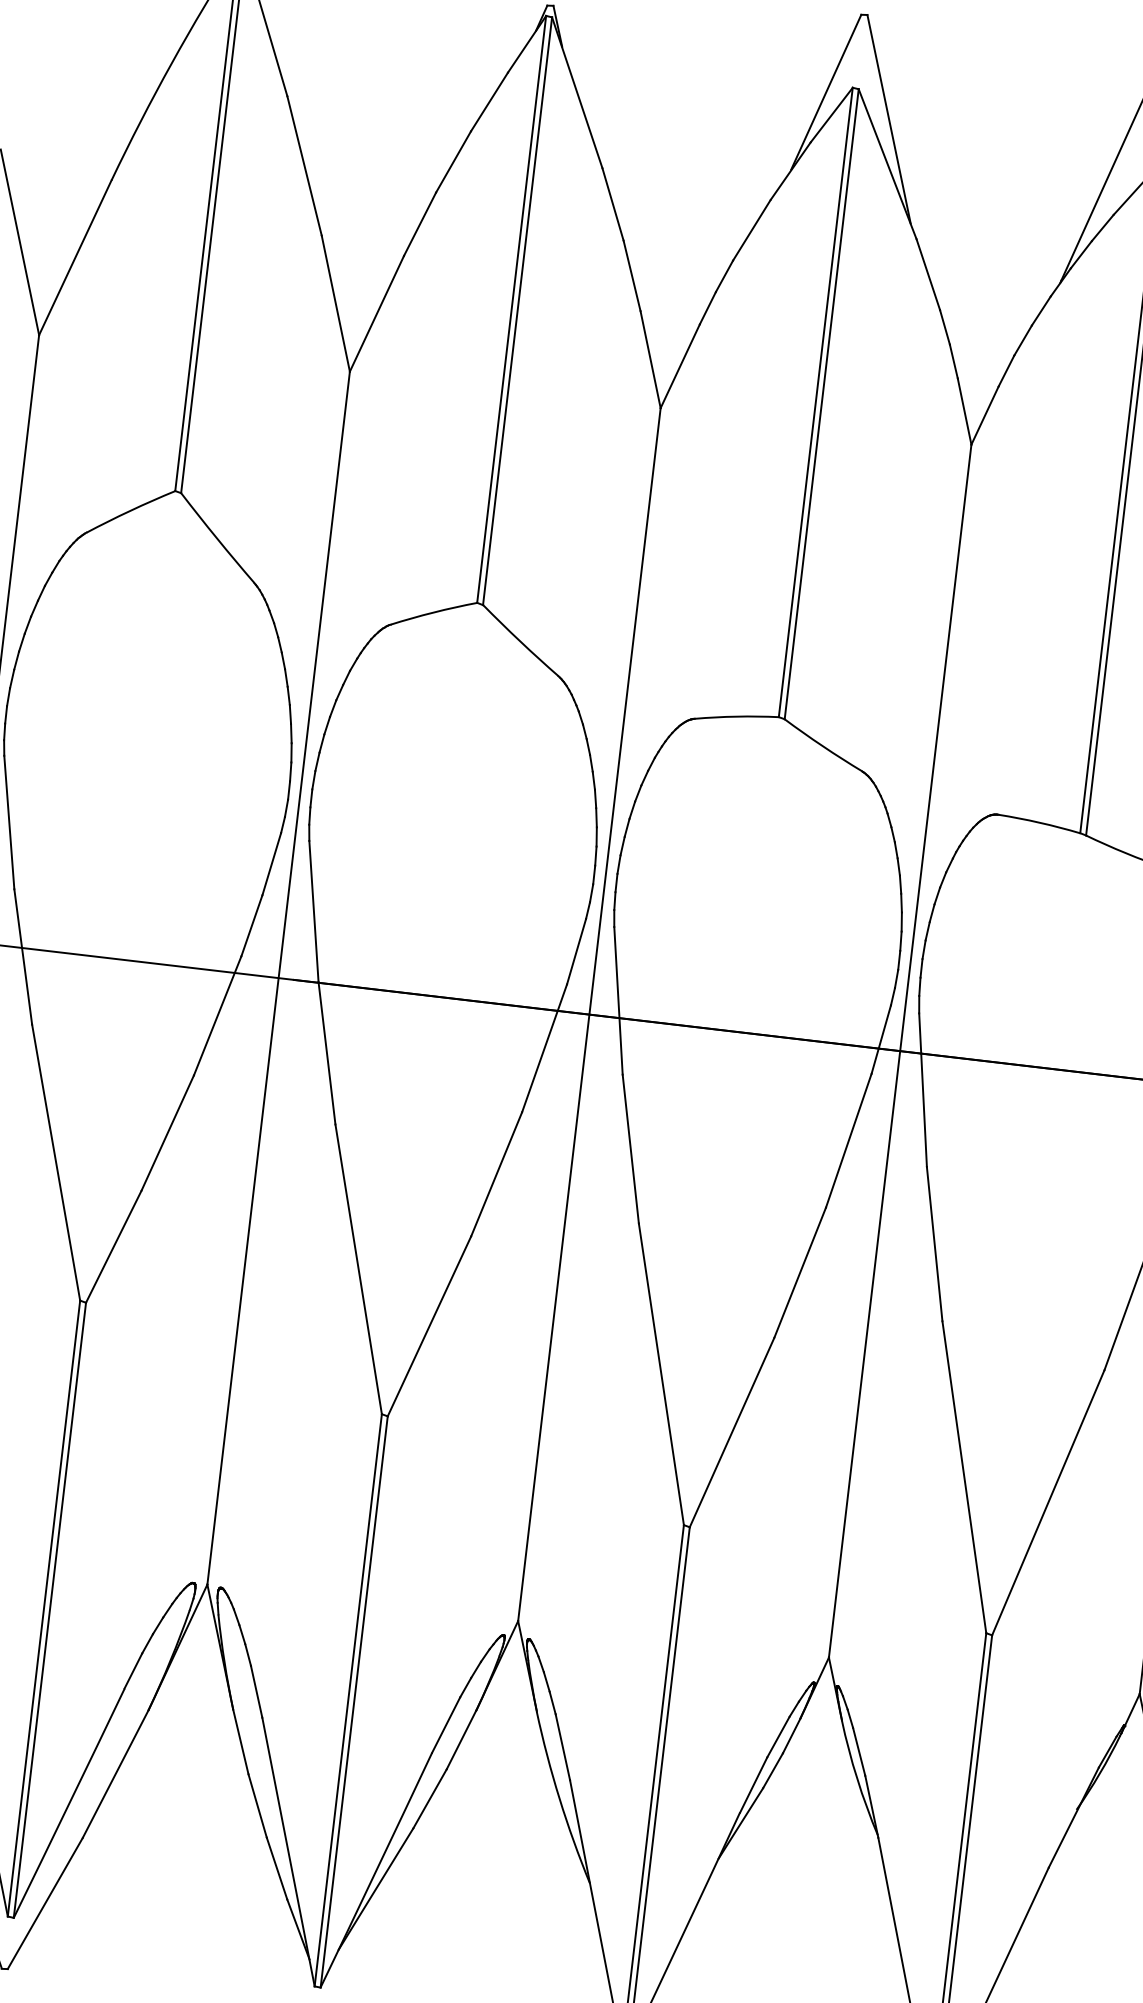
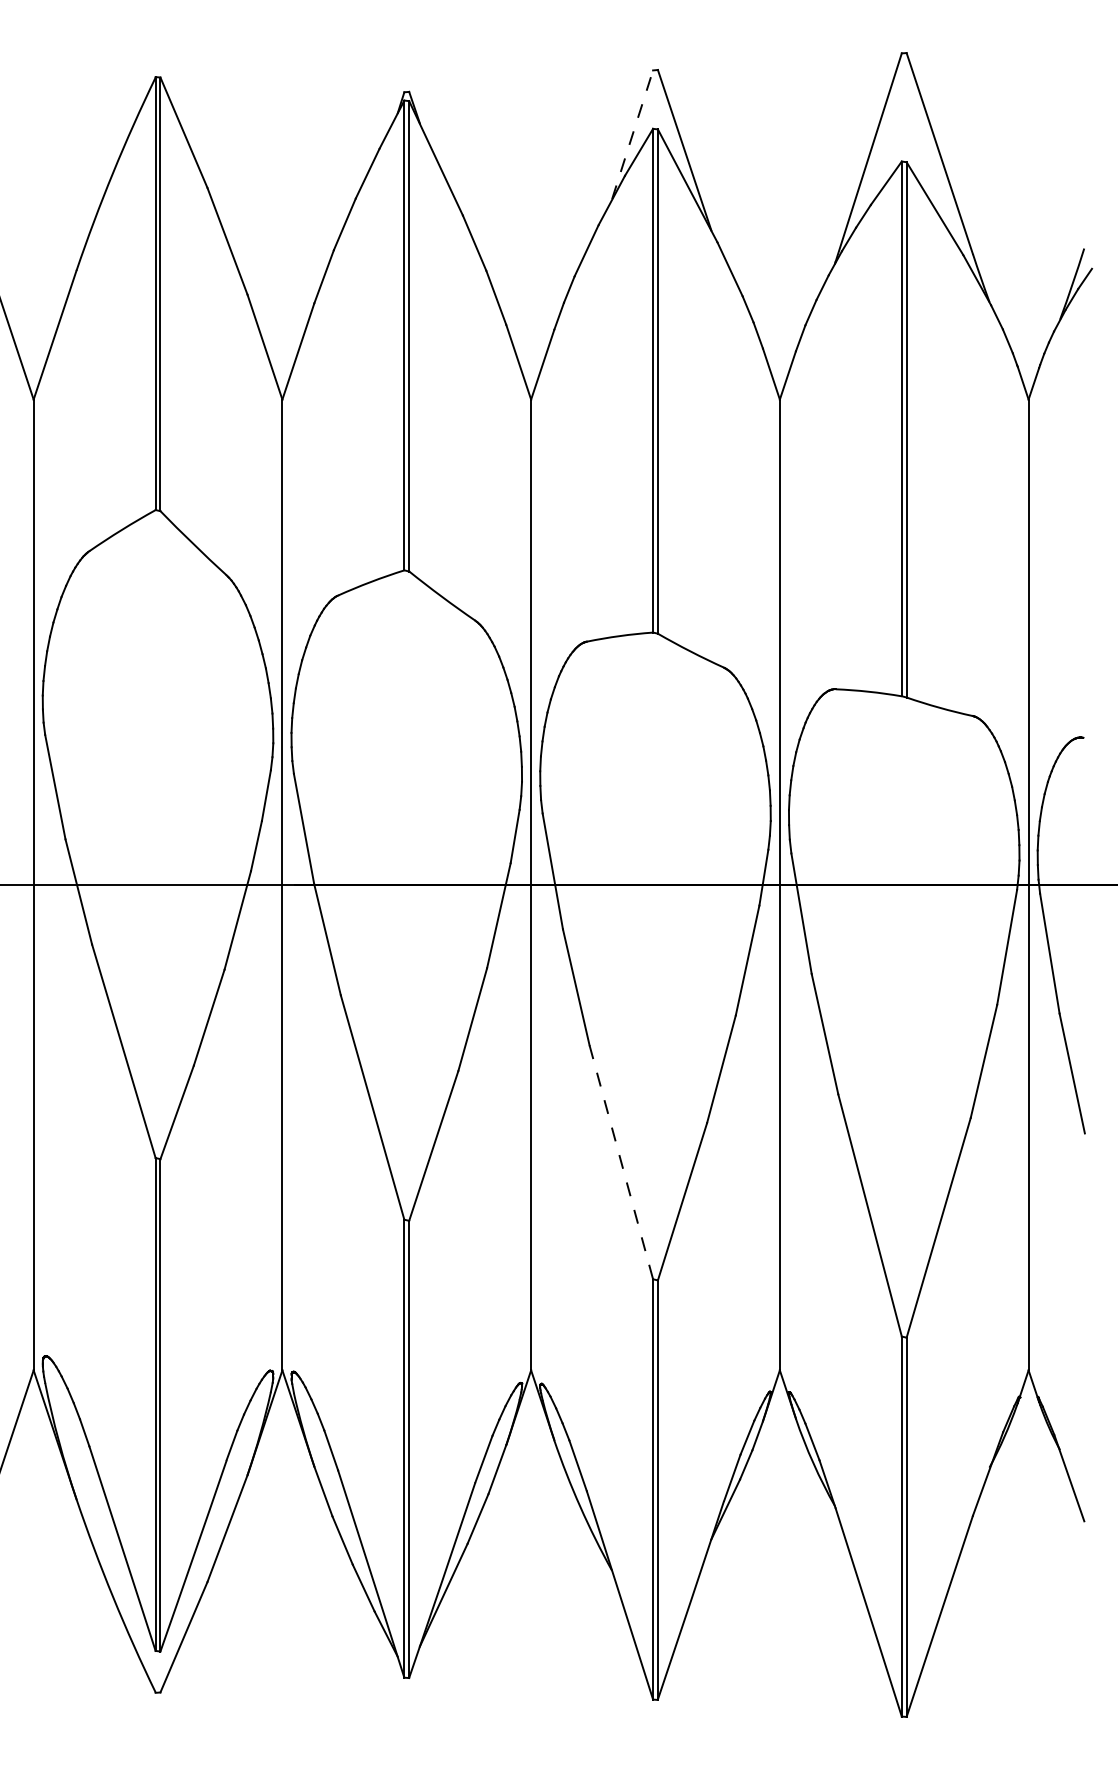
line: (826, 91) -> (632, 134), solid -> dashed
line: (661, 1374) -> (621, 1162), solid -> dashed

